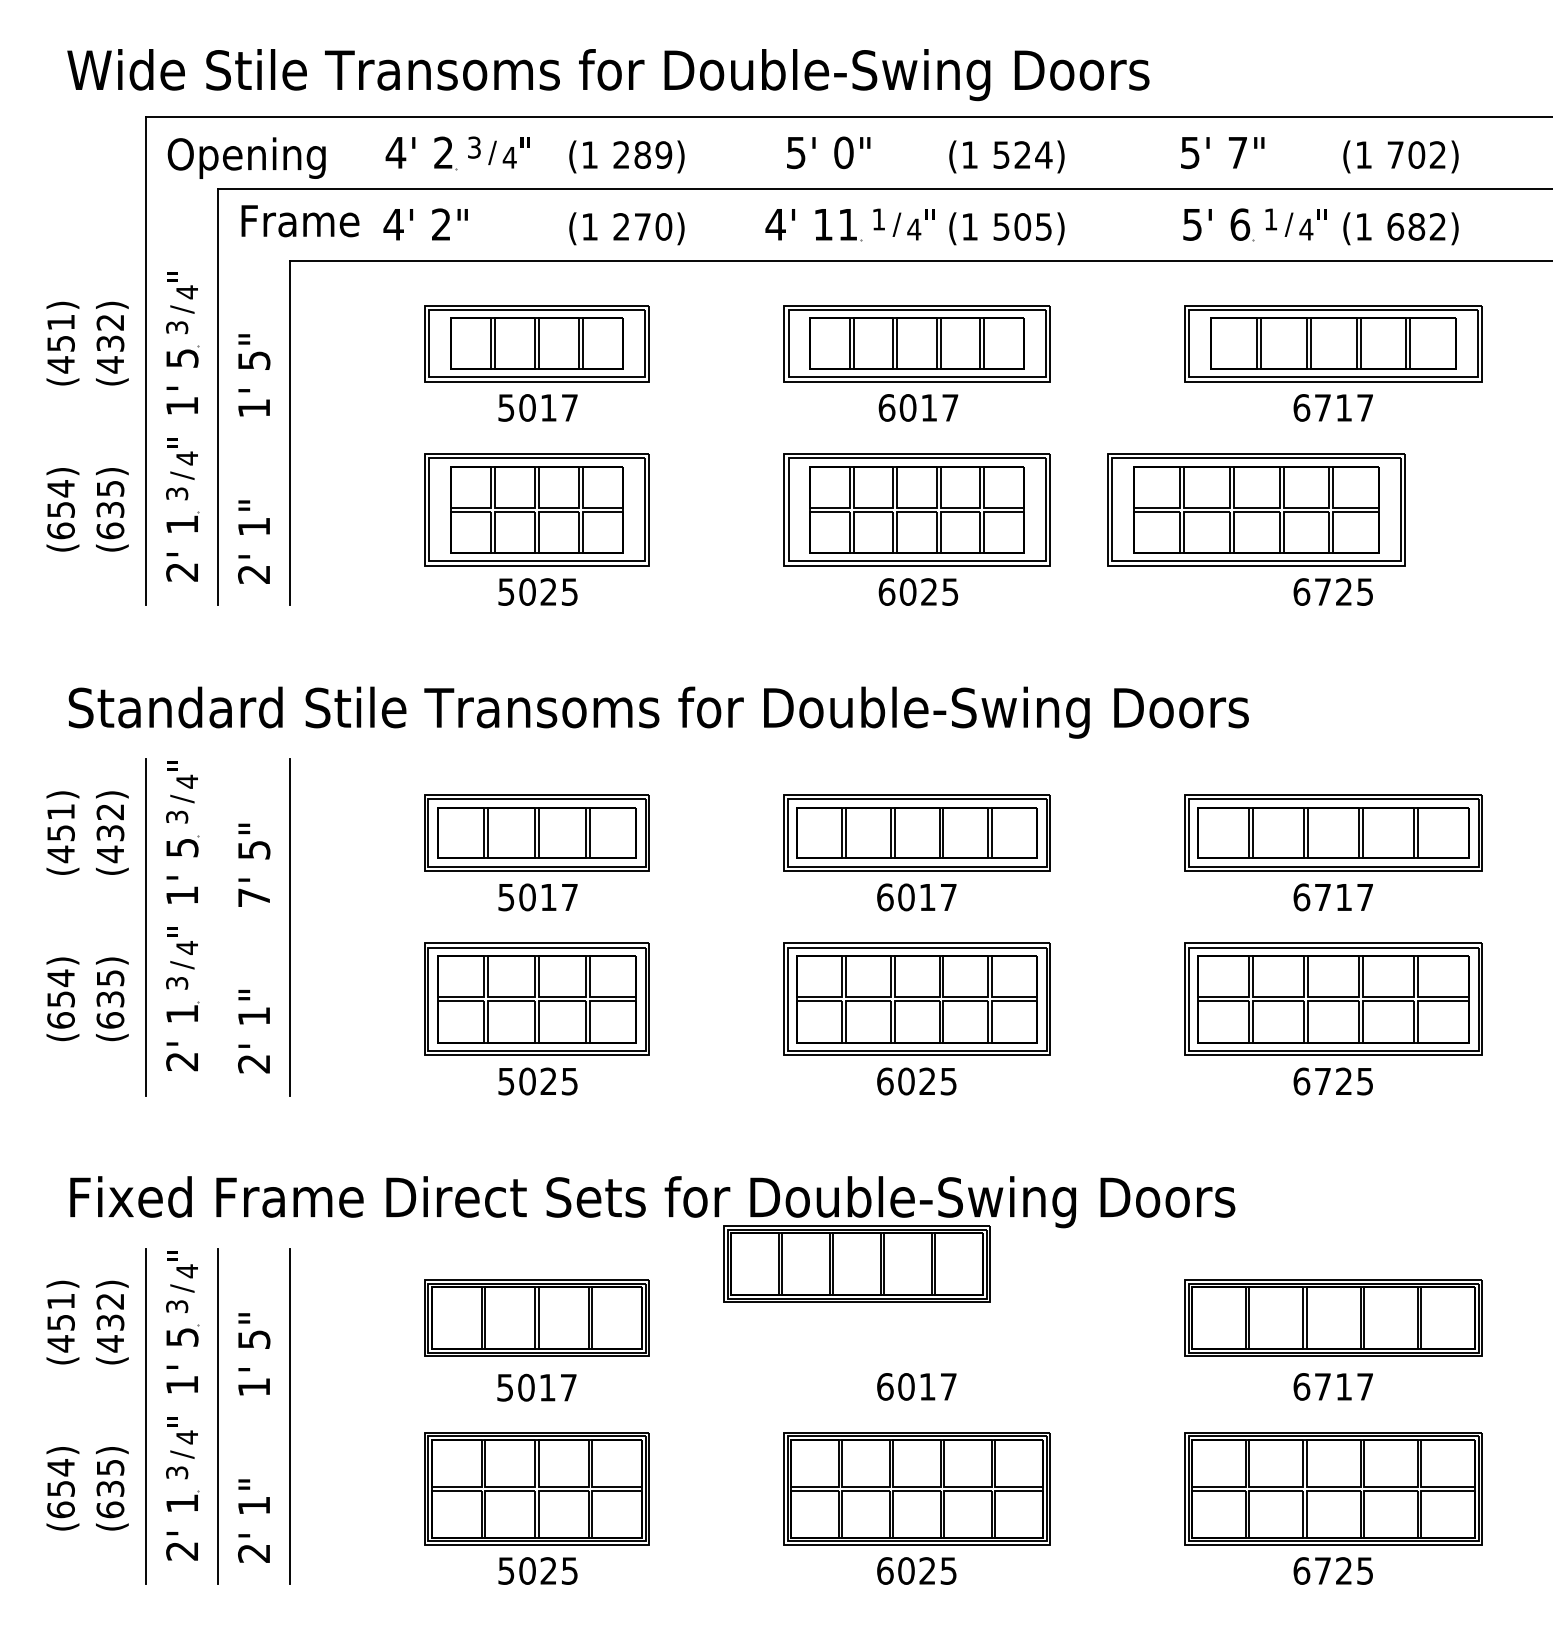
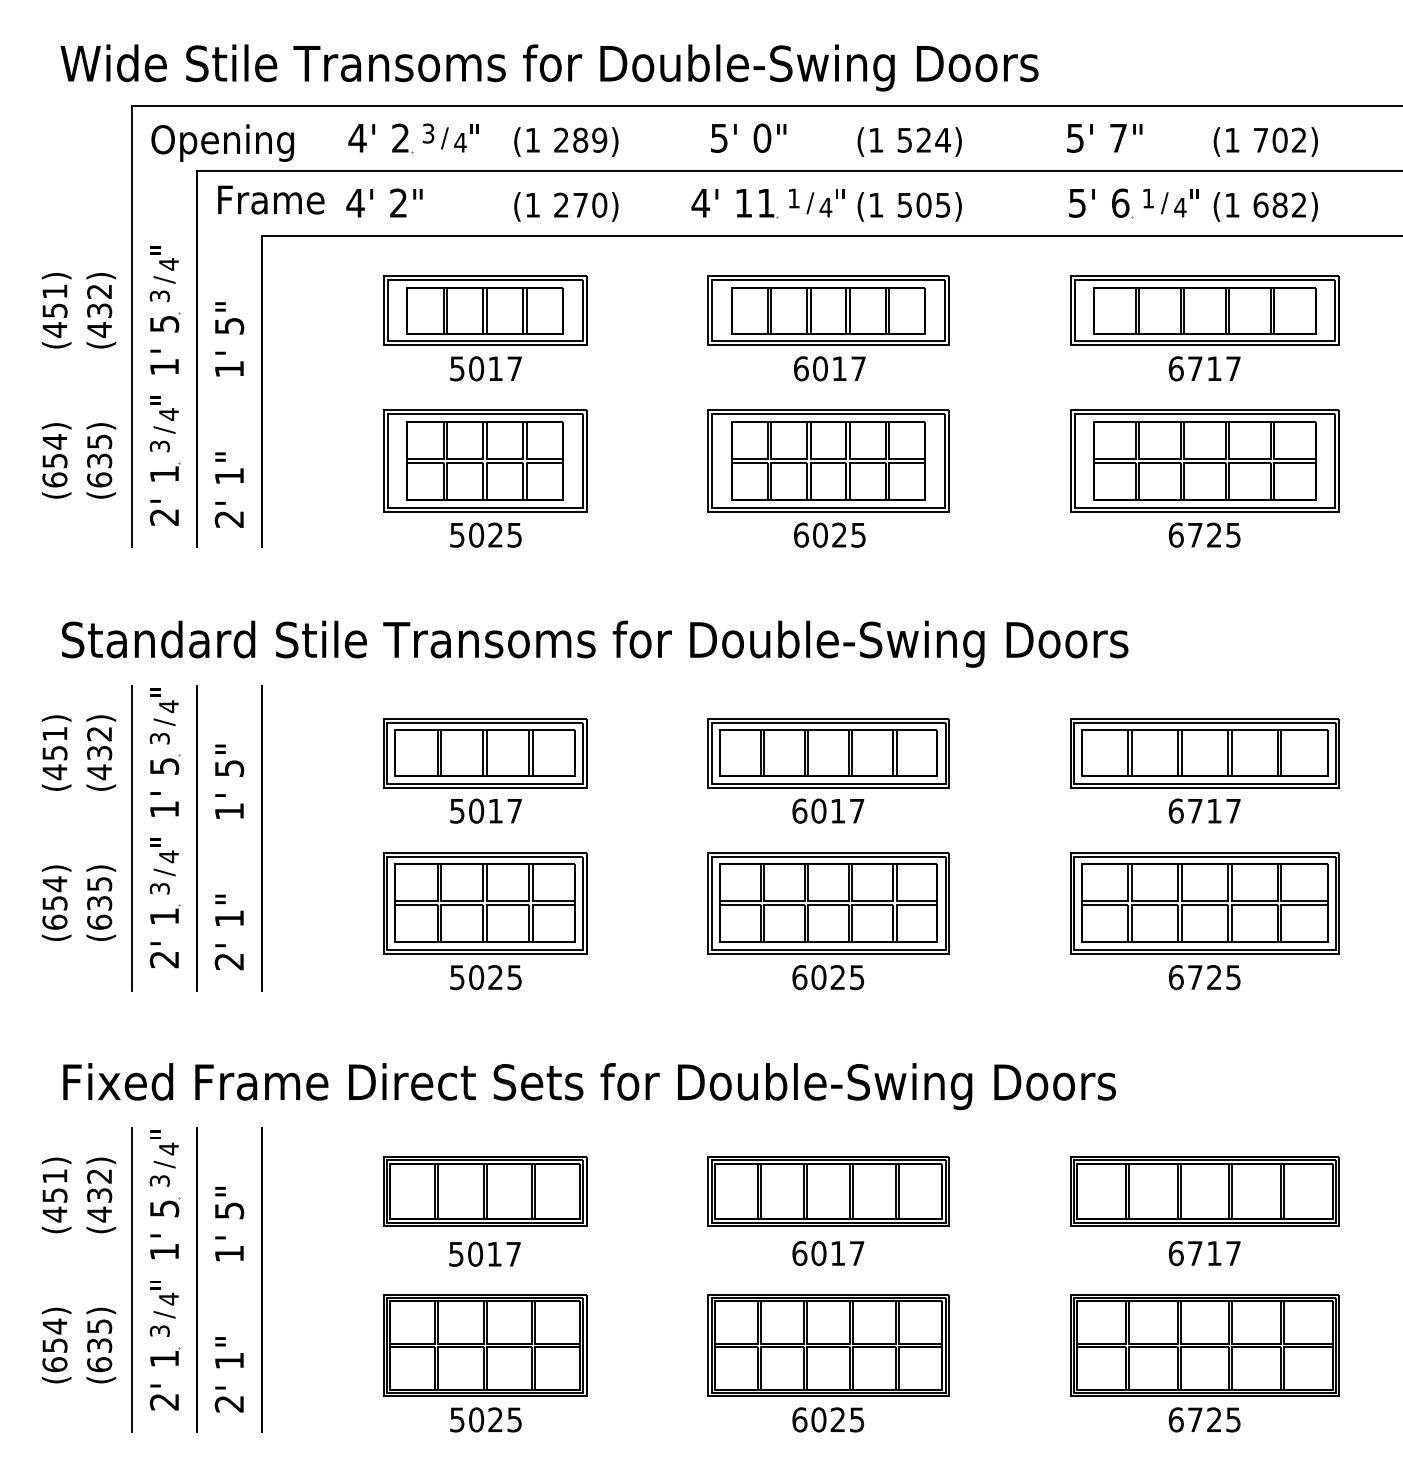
part: (1256, 509) -> (1204, 460), moved
text: (253, 897) -> (228, 811), 7' -> 1'
line: (218, 927) -> (197, 838), added
part: (856, 1263) -> (828, 1190), moved

